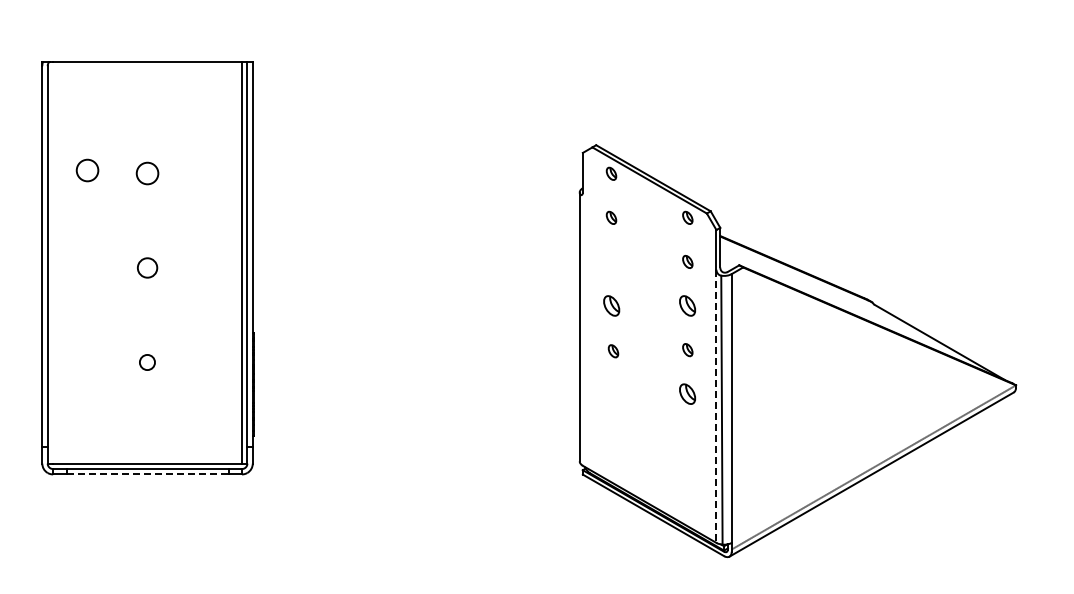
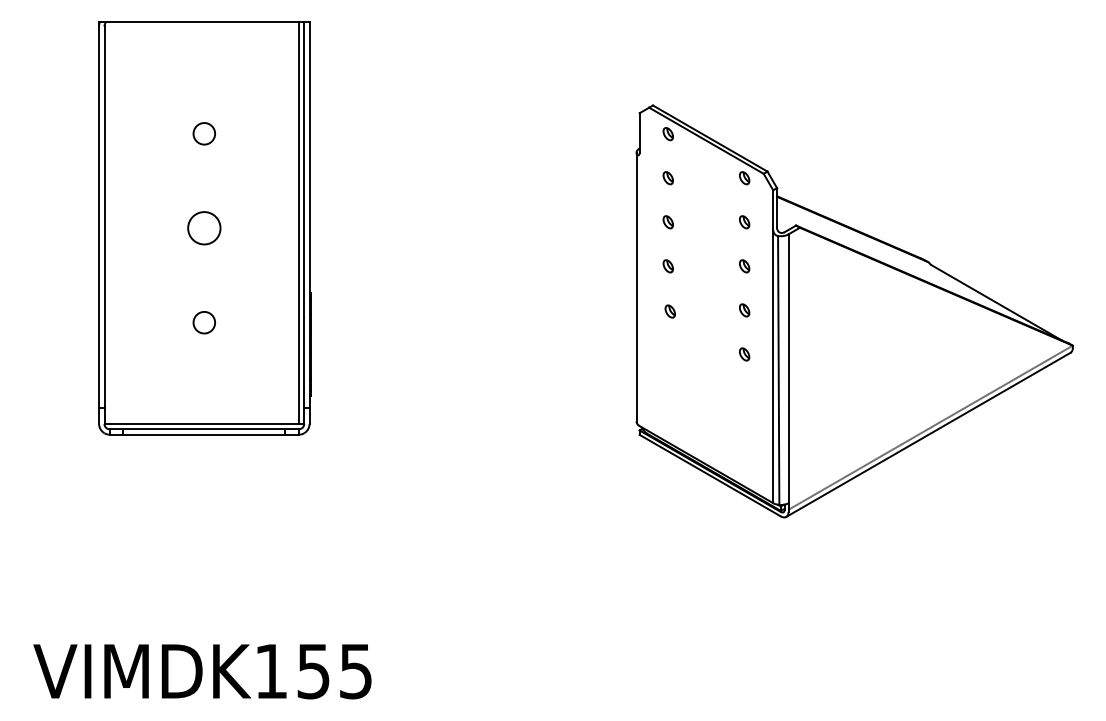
circle: (86, 170) -> (143, 130), removed
part: (610, 262) -> (667, 222), added
circle: (147, 268) -> (204, 228), size x1.67
part: (610, 306) -> (667, 266), size x0.62
part: (687, 306) -> (744, 266), size x0.62
circle: (146, 362) -> (203, 322), size x1.43
part: (687, 394) -> (744, 354), size x0.62
line: (716, 406) -> (773, 366), dashed -> solid
line: (147, 474) -> (204, 434), dashed -> solid

